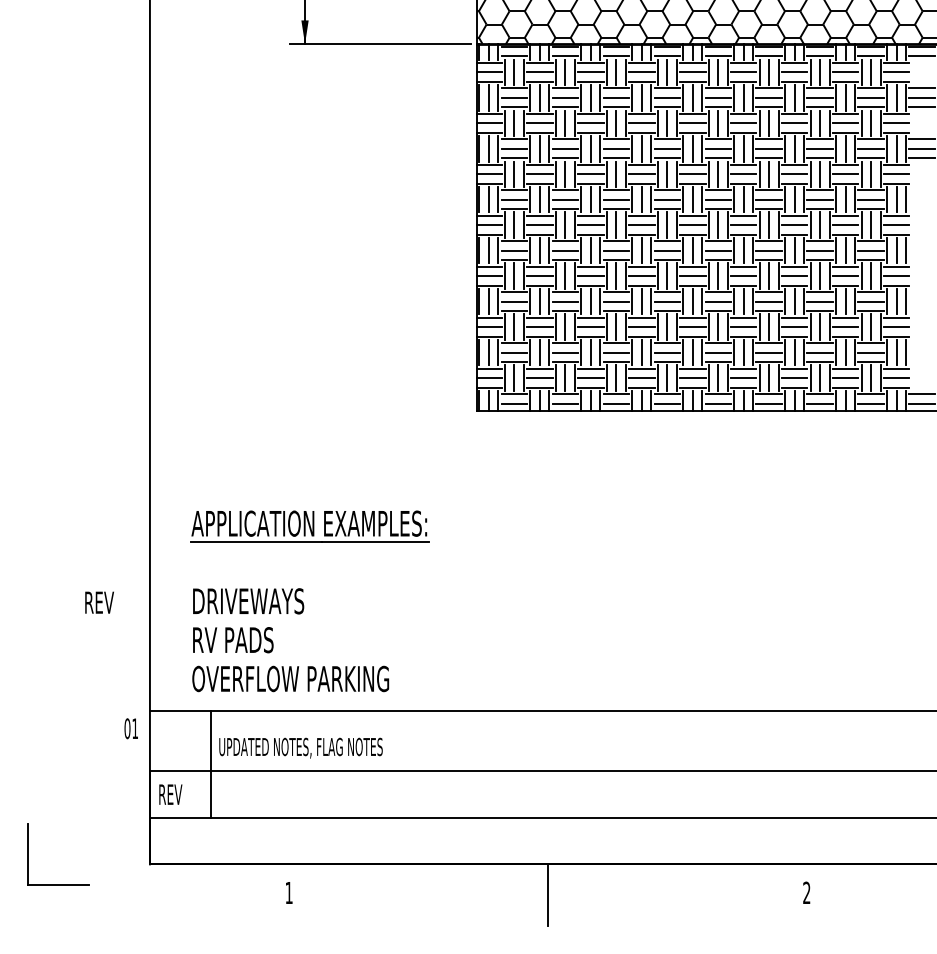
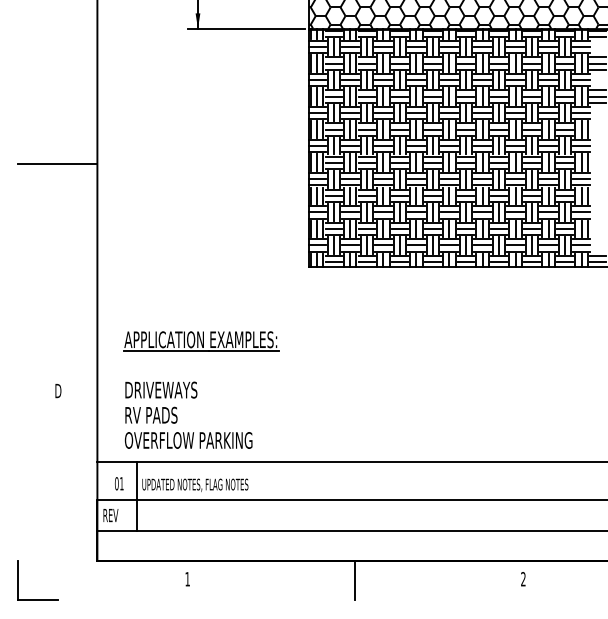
line: (88, 251) -> (57, 163), added
text: (100, 601) -> (65, 390), REV -> D
text: (131, 728) -> (119, 483), moved
part: (28, 854) -> (18, 580), moved

